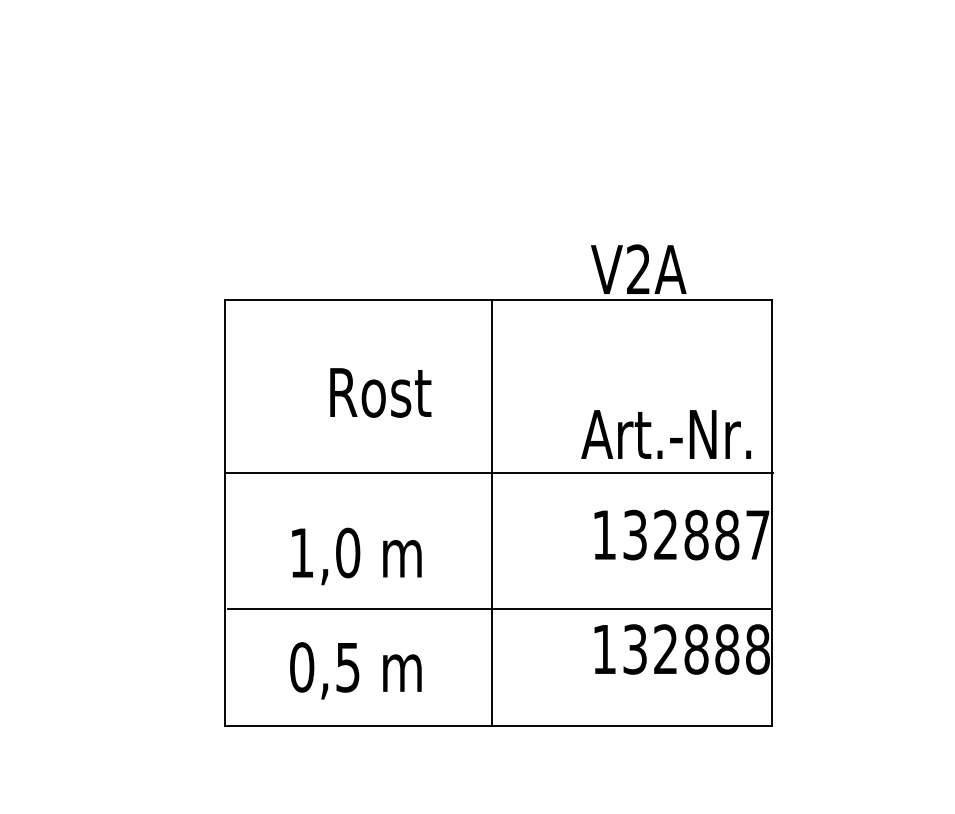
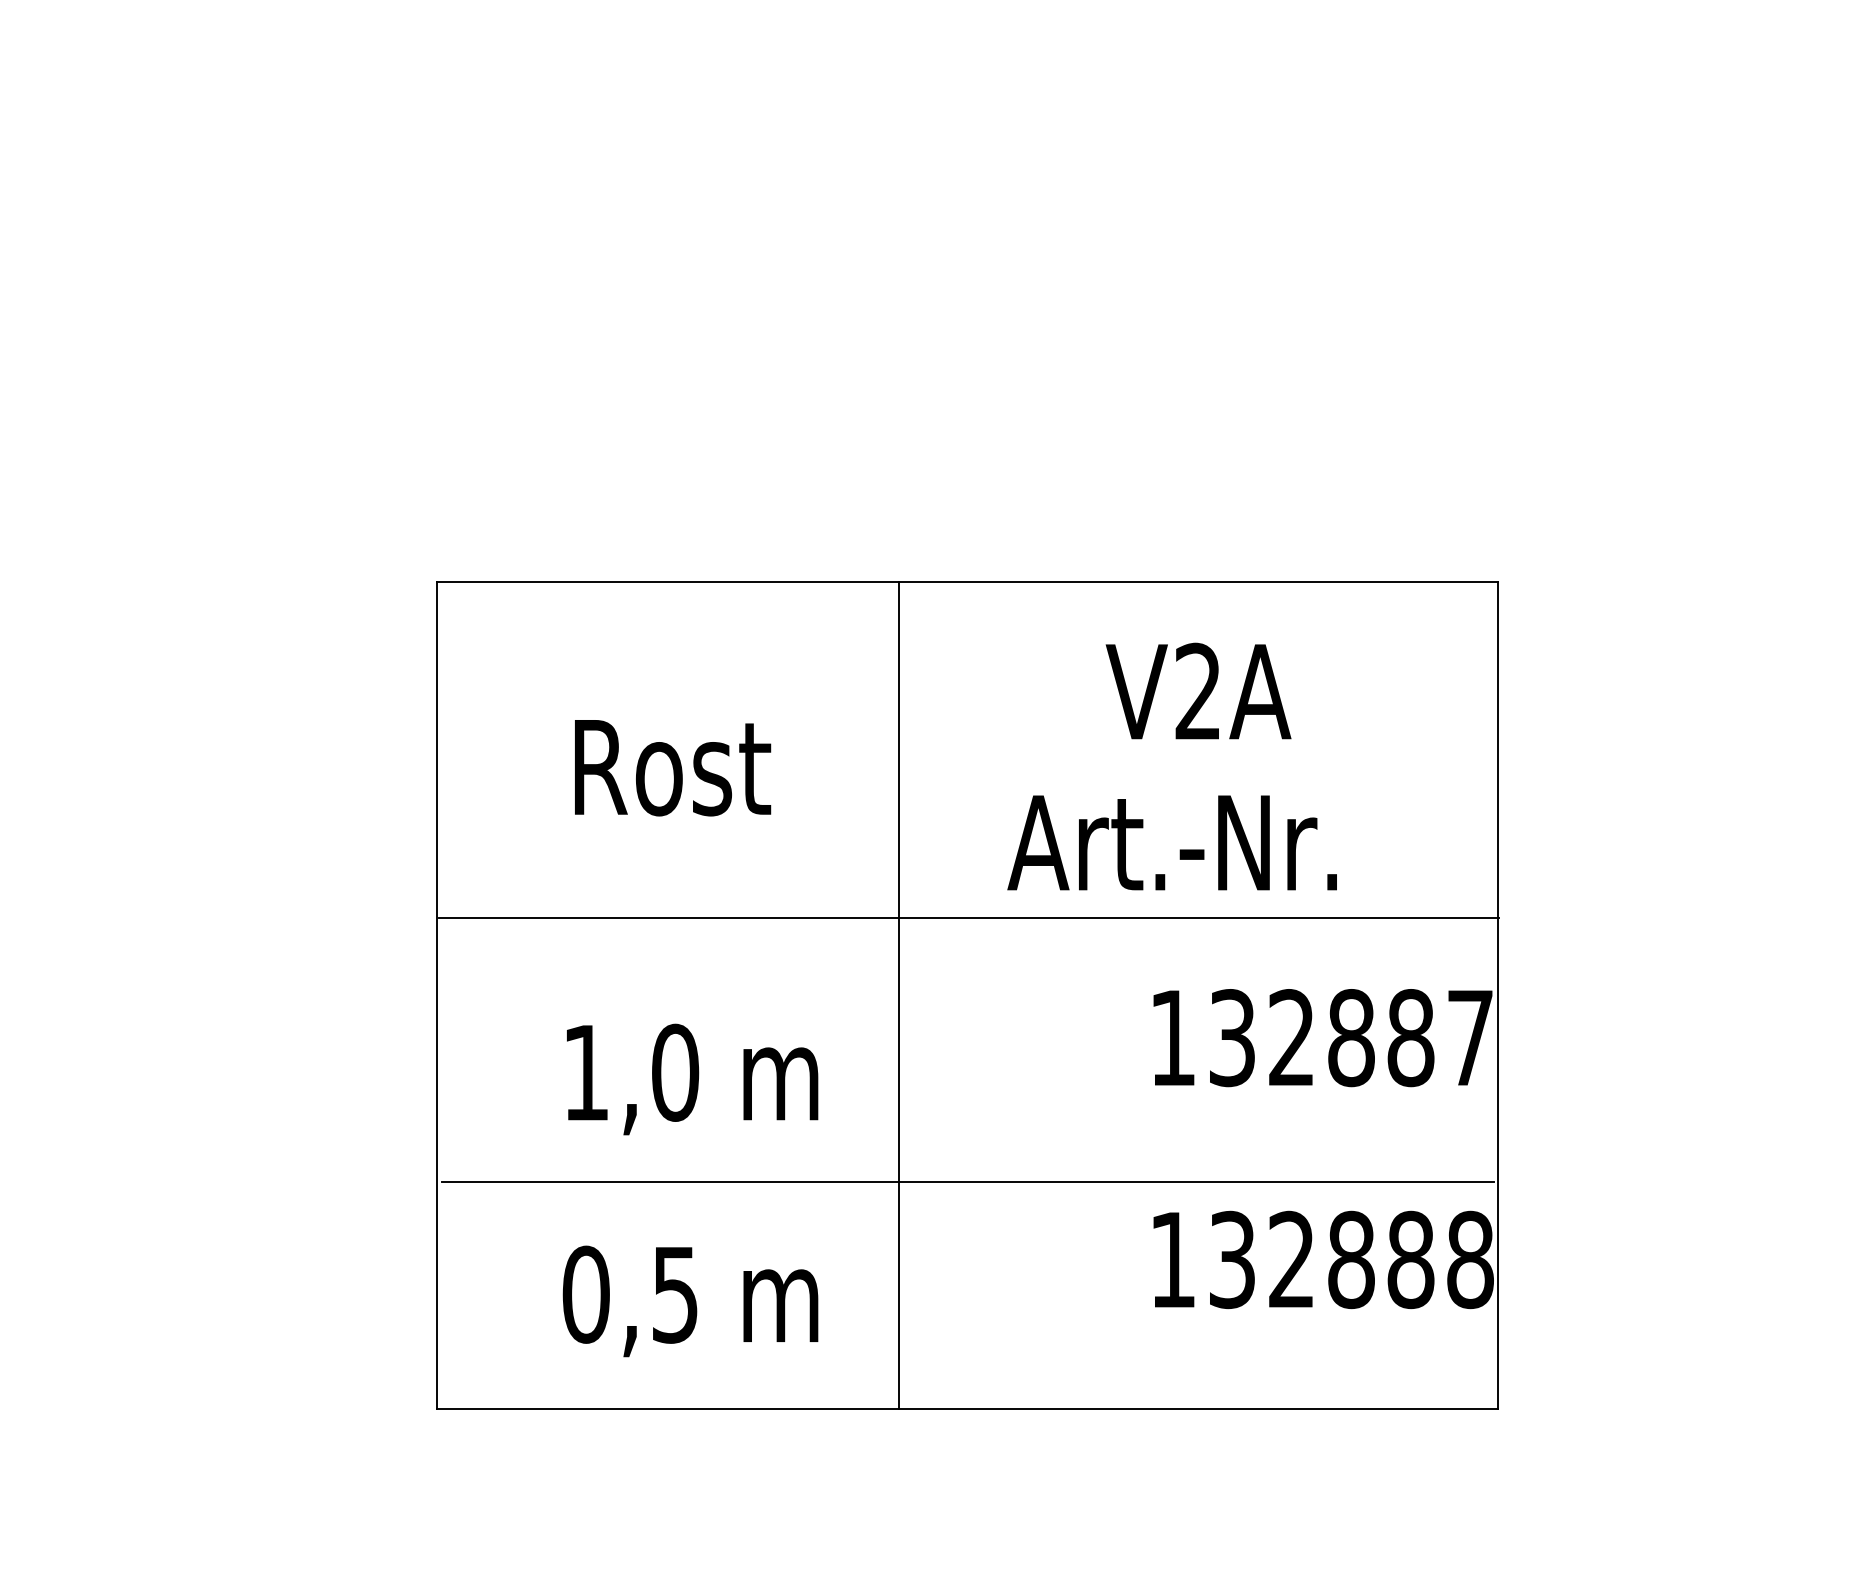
text: (638, 268) -> (1198, 689), moved
text: (380, 392) -> (672, 767), moved
text: (666, 434) -> (1172, 842), moved
line: (492, 513) -> (899, 996), moved

